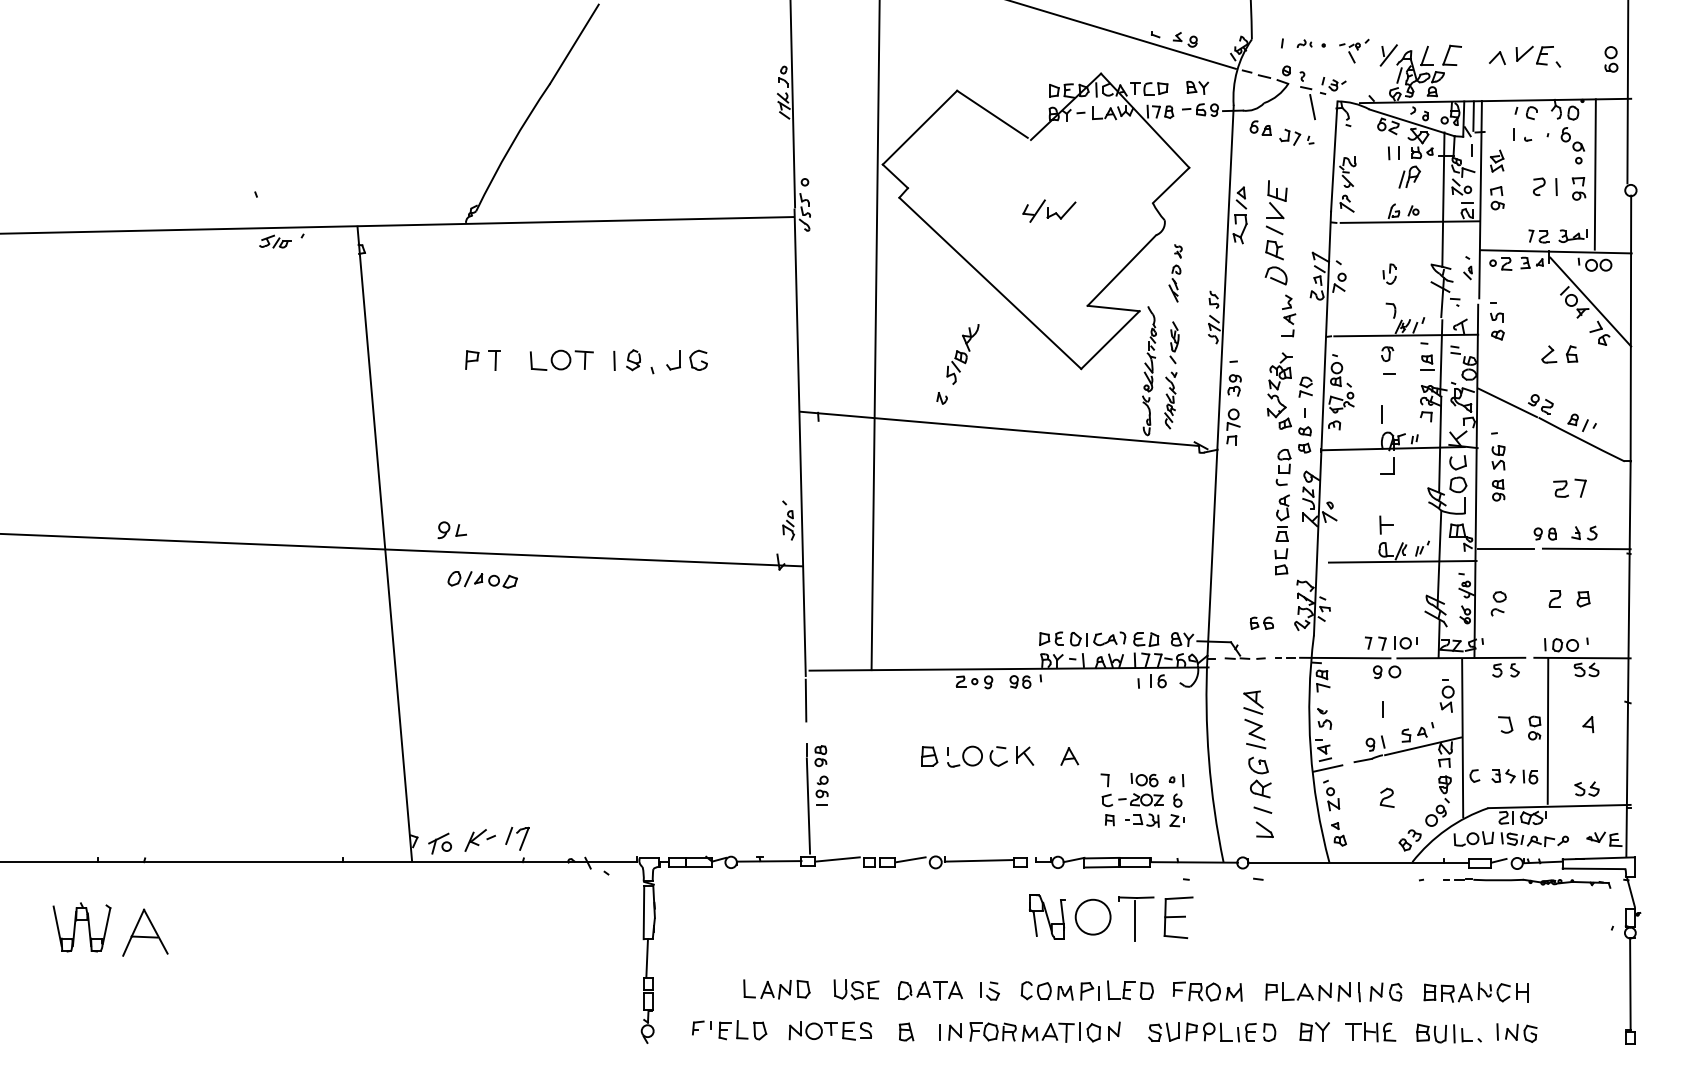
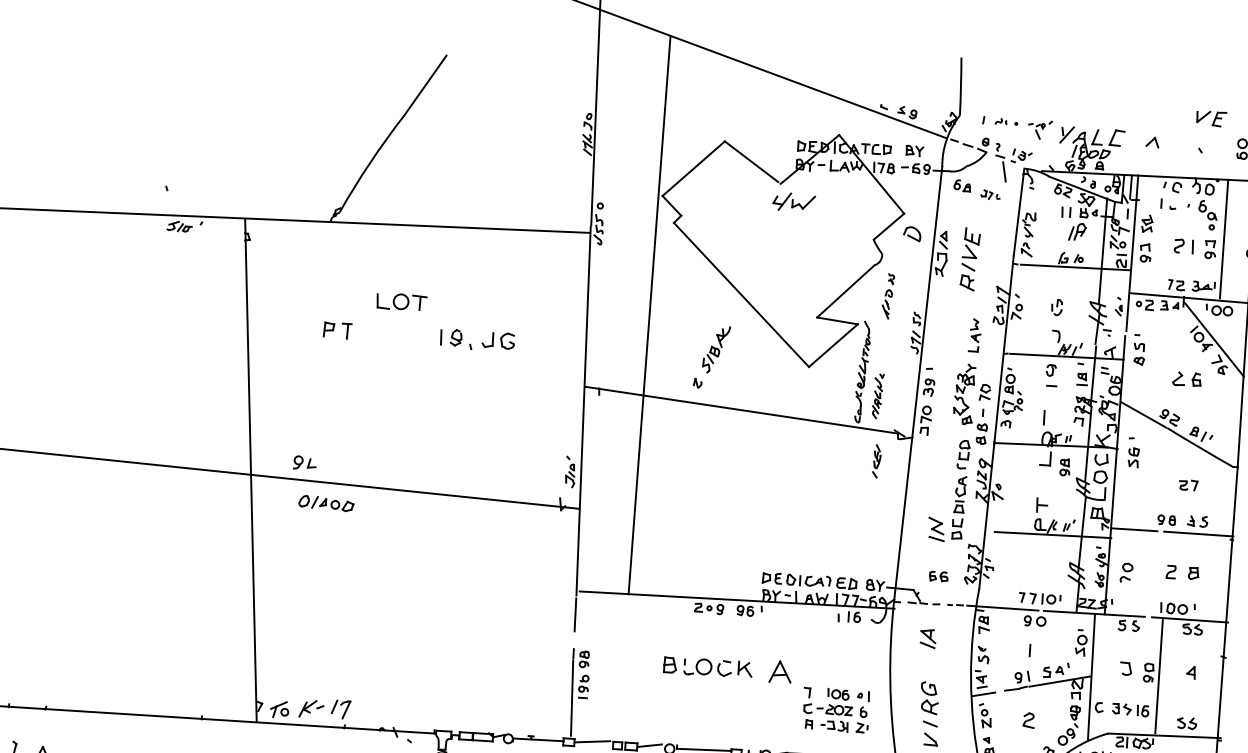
part: (1534, 55) -> (1211, 118), moved
part: (1296, 136) -> (990, 194), size x0.7
part: (1049, 210) -> (794, 201), moved
part: (1275, 275) -> (911, 233), moved
part: (1174, 342) -> (876, 461), moved
part: (561, 359) -> (401, 301), moved
part: (1569, 487) -> (1188, 484), size x0.7
part: (1498, 490) -> (1064, 467), moved
part: (1255, 733) -> (936, 529), moved
part: (1069, 756) -> (780, 672), size x1.6

